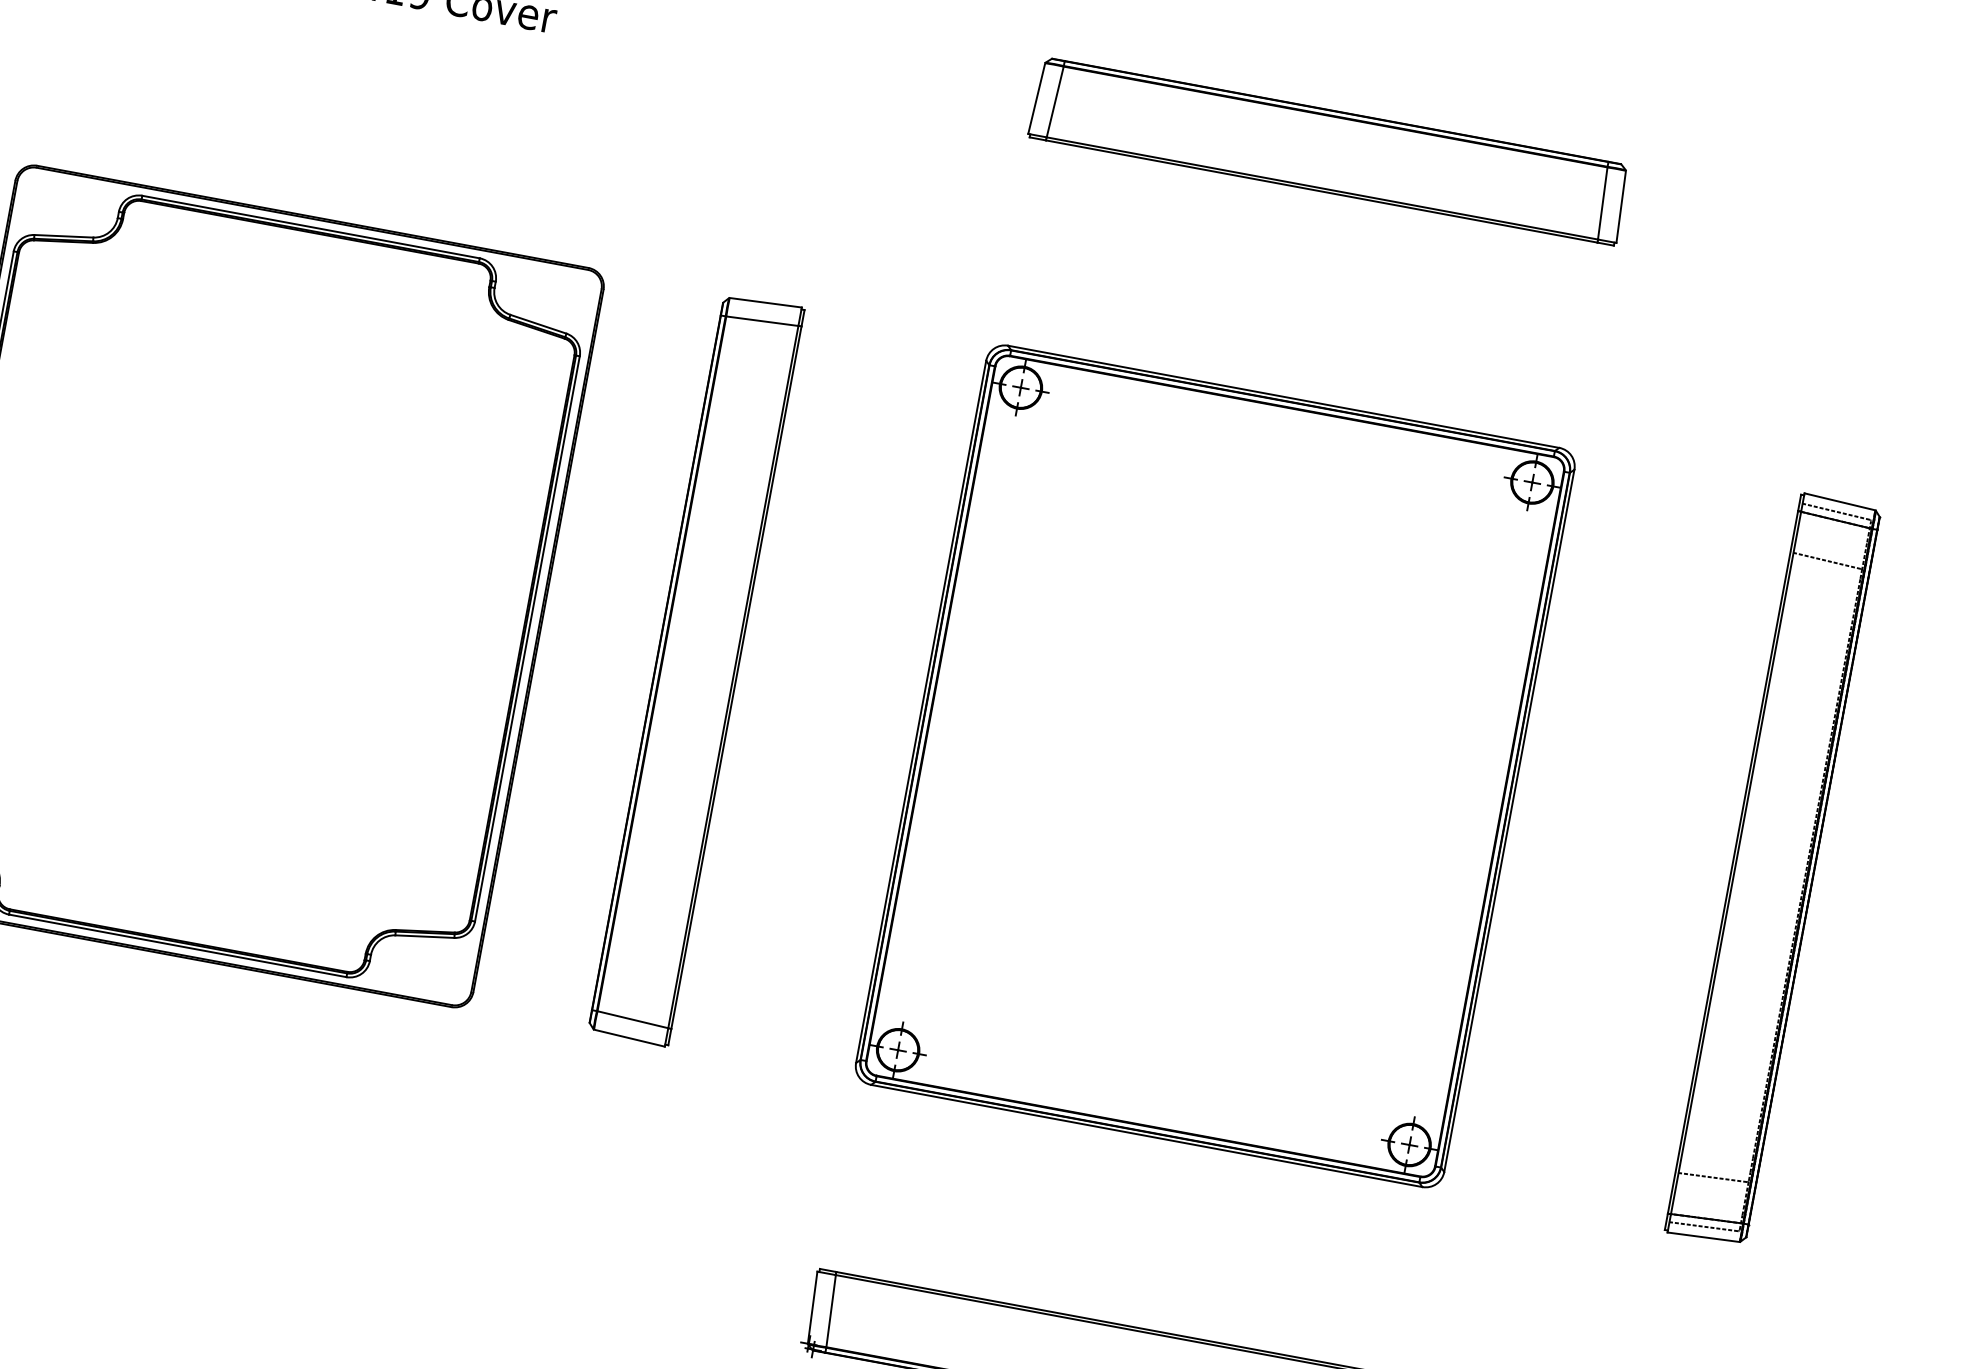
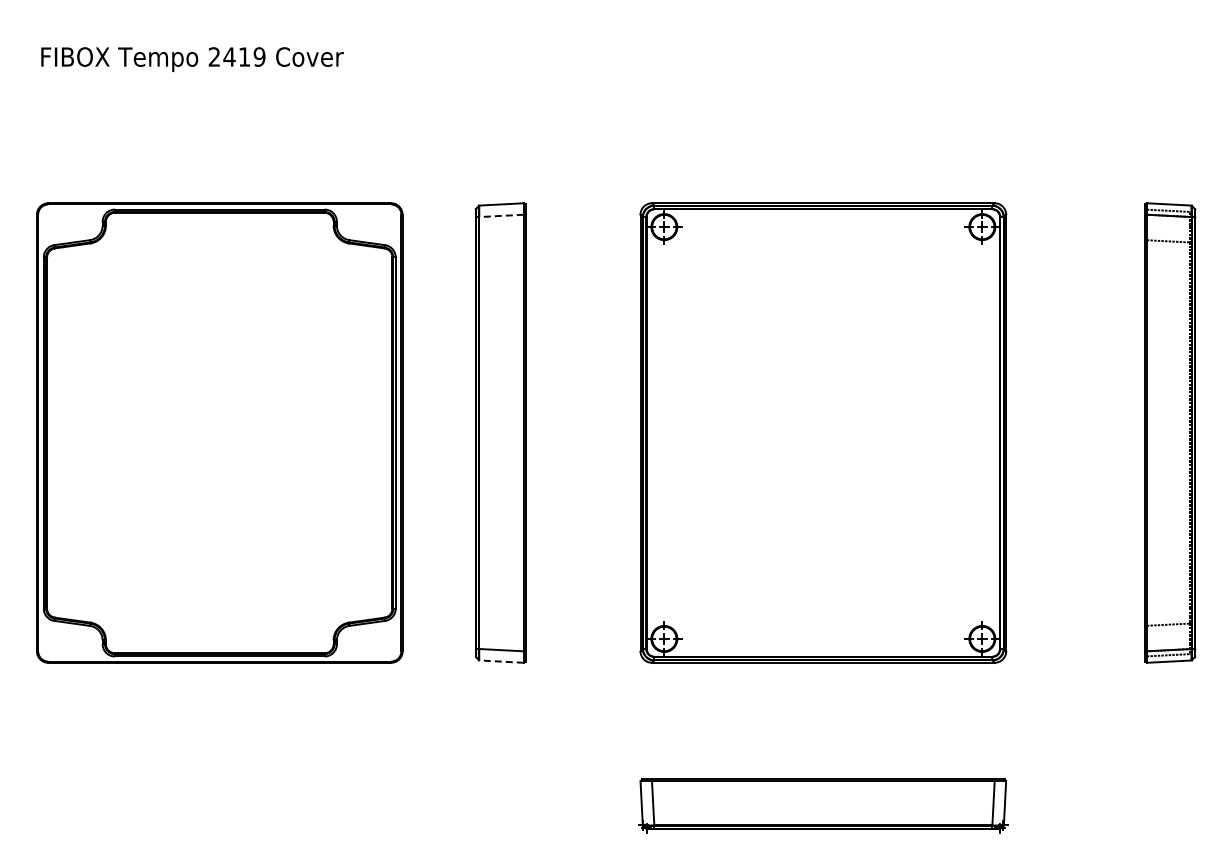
part: (1329, 151) -> (823, 50), removed
line: (762, 320) -> (501, 215), solid -> dashed
line: (629, 1037) -> (501, 661), solid -> dashed

